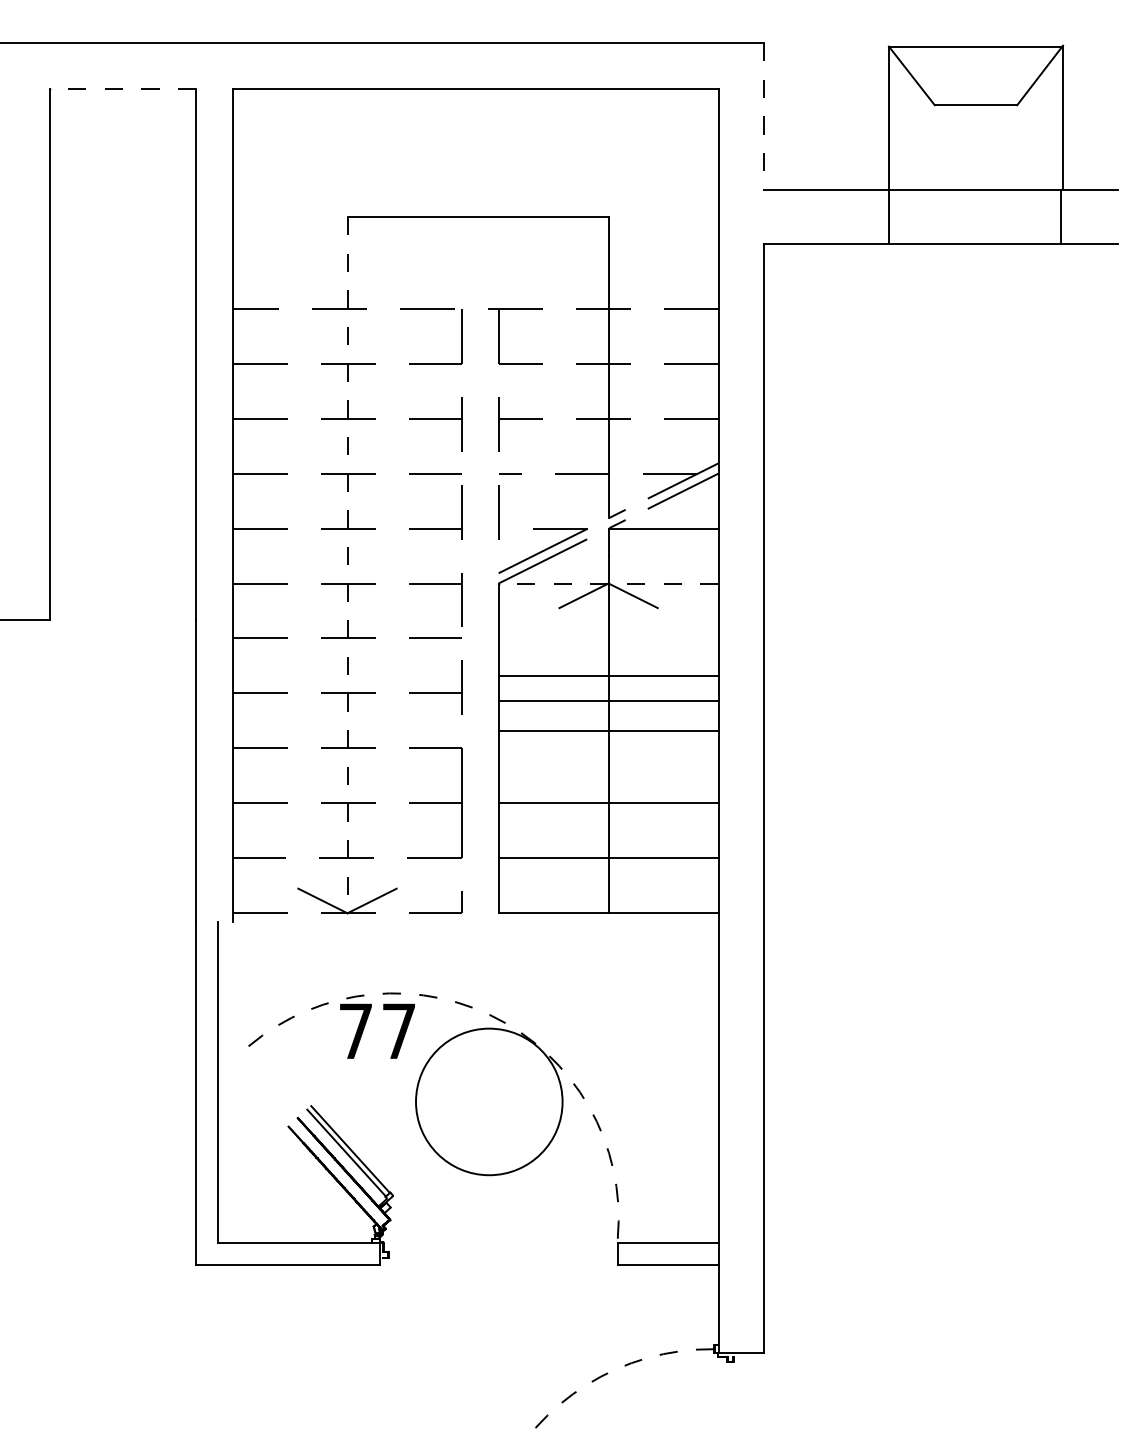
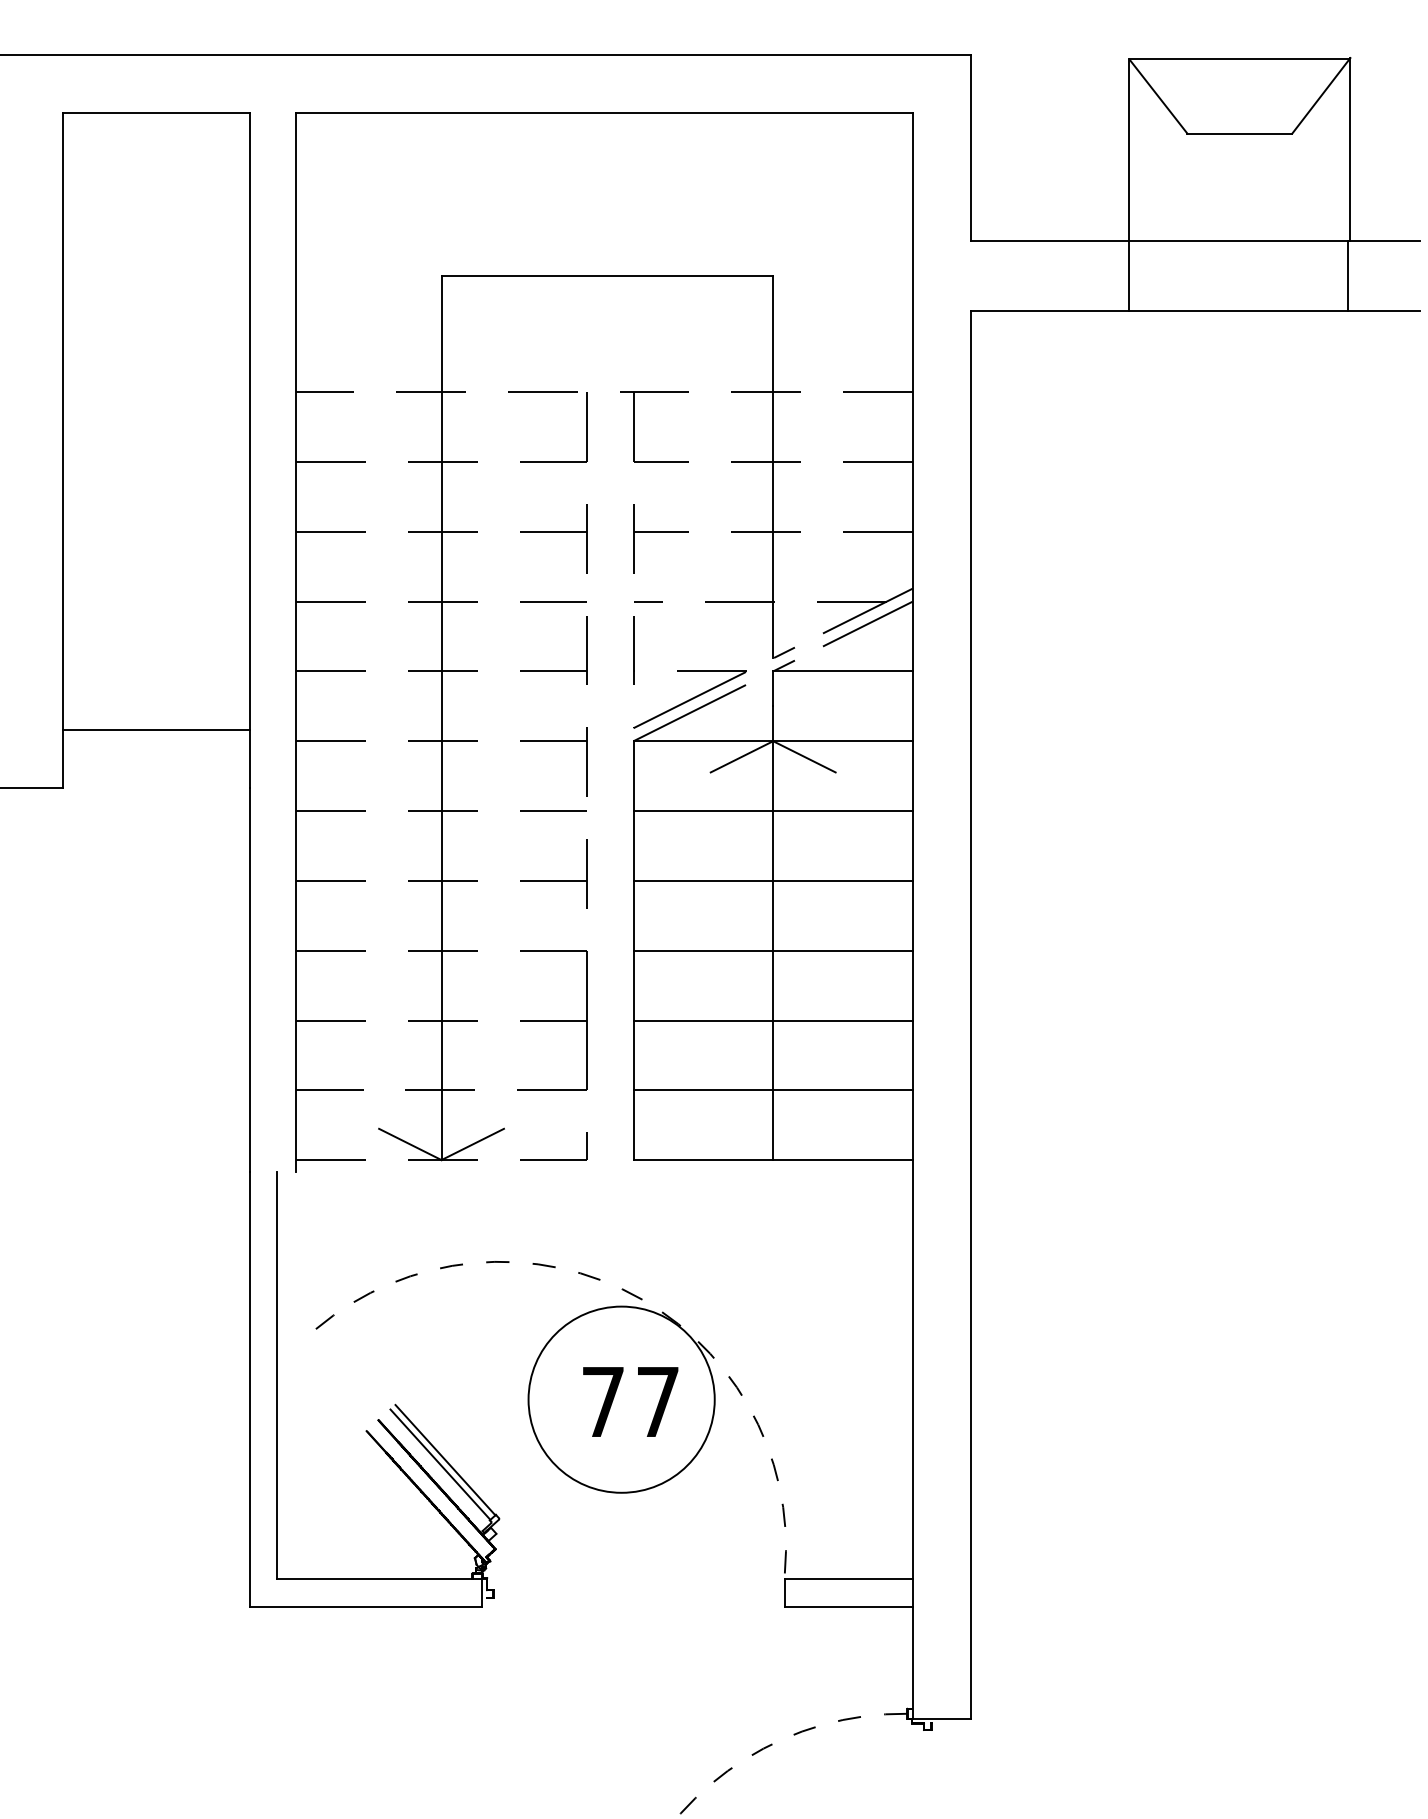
line: (122, 88) -> (155, 112), dashed -> solid
line: (764, 116) -> (971, 148), dashed -> solid
line: (347, 565) -> (441, 718), dashed -> solid
line: (123, 574) -> (156, 729), added
line: (608, 583) -> (773, 741), dashed -> solid
line: (608, 676) -> (772, 811), moved
line: (608, 701) -> (772, 950), moved
line: (608, 730) -> (772, 880), moved
text: (377, 1030) -> (630, 1401), moved

